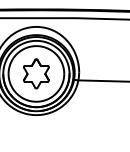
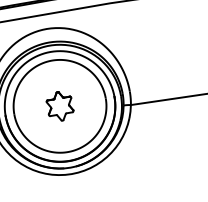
part: (36, 73) -> (60, 105), size x0.6

